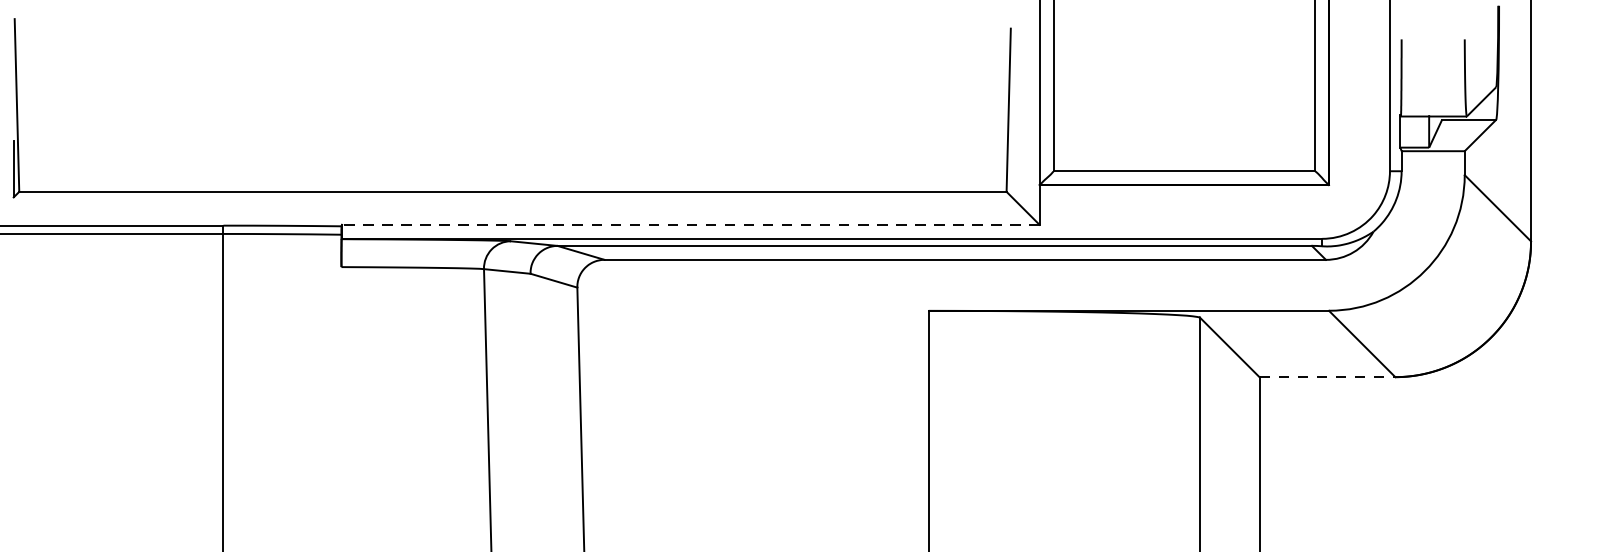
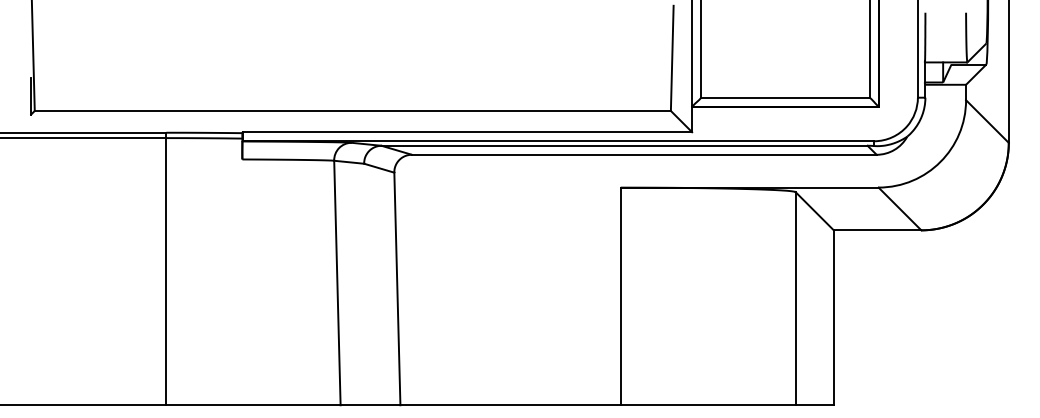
line: (690, 225) -> (467, 132), dashed -> solid
line: (1327, 377) -> (877, 230), dashed -> solid

